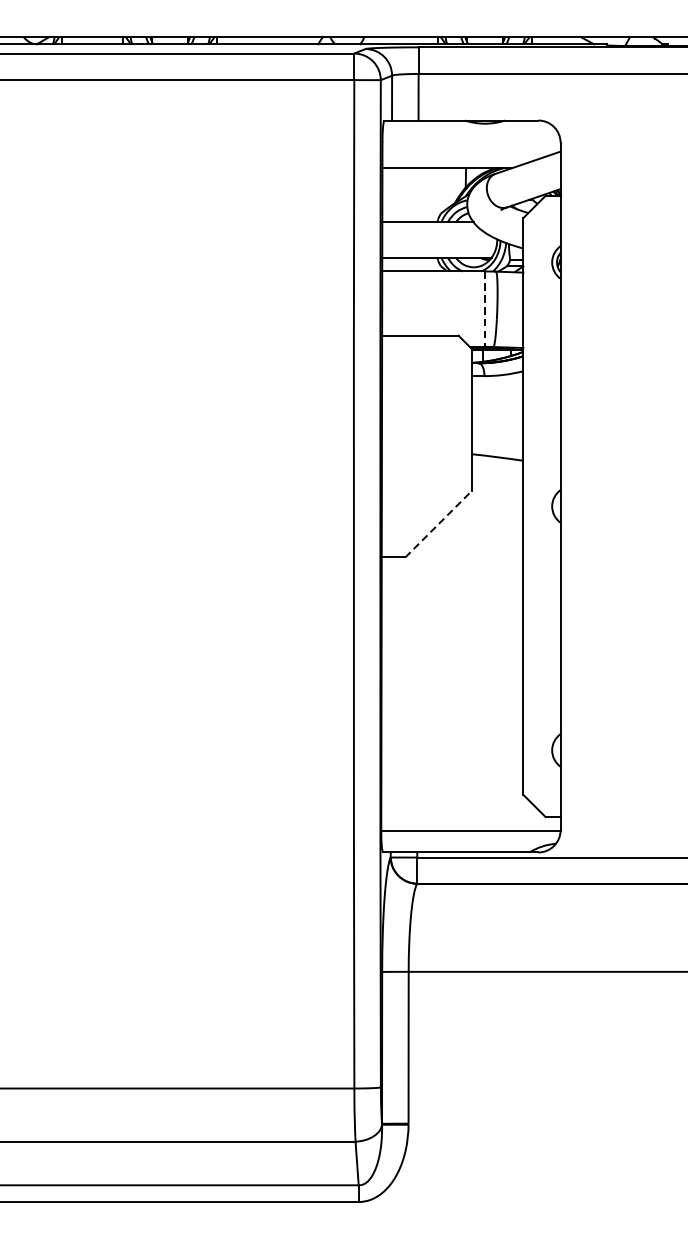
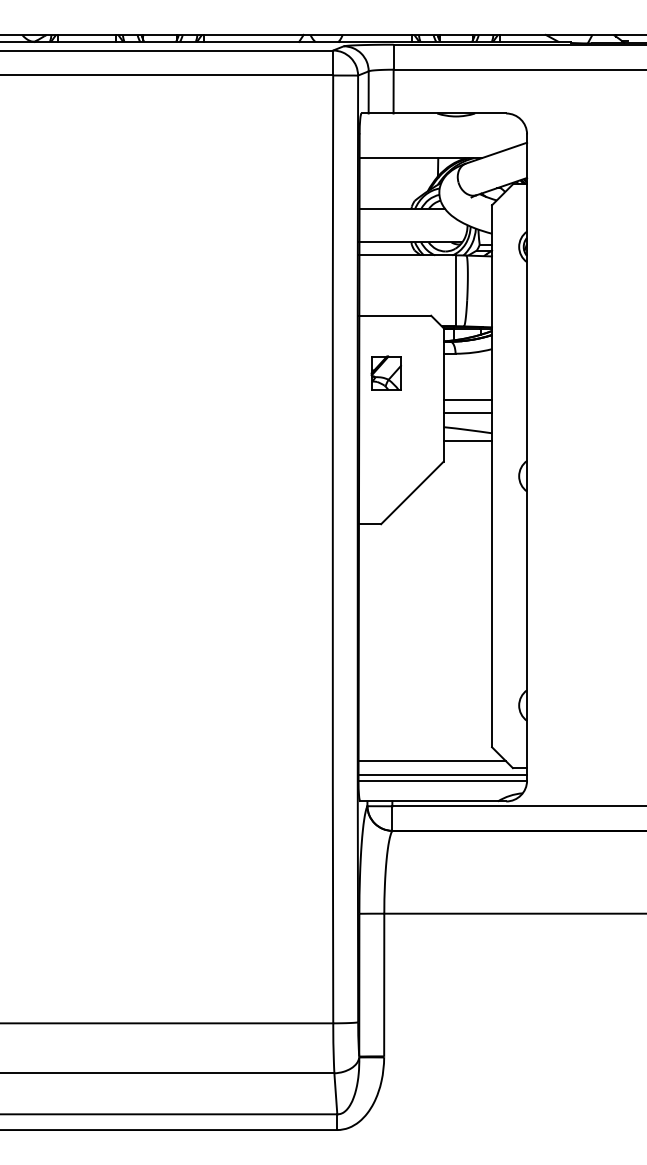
line: (484, 309) -> (455, 291), dashed -> solid
part: (409, 396) -> (385, 372), added
line: (497, 425) -> (467, 400), added
line: (497, 438) -> (467, 412), added
line: (497, 468) -> (467, 440), added
line: (438, 523) -> (412, 492), dashed -> solid
line: (459, 809) -> (432, 761), added
line: (470, 823) -> (442, 774), added

